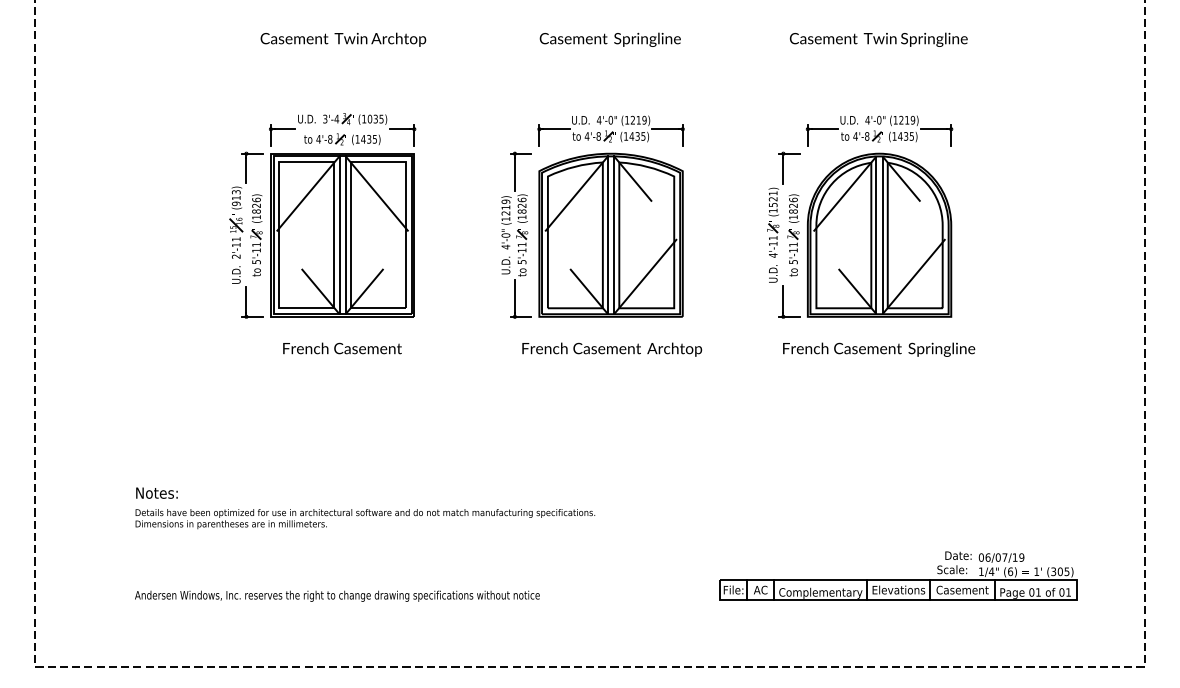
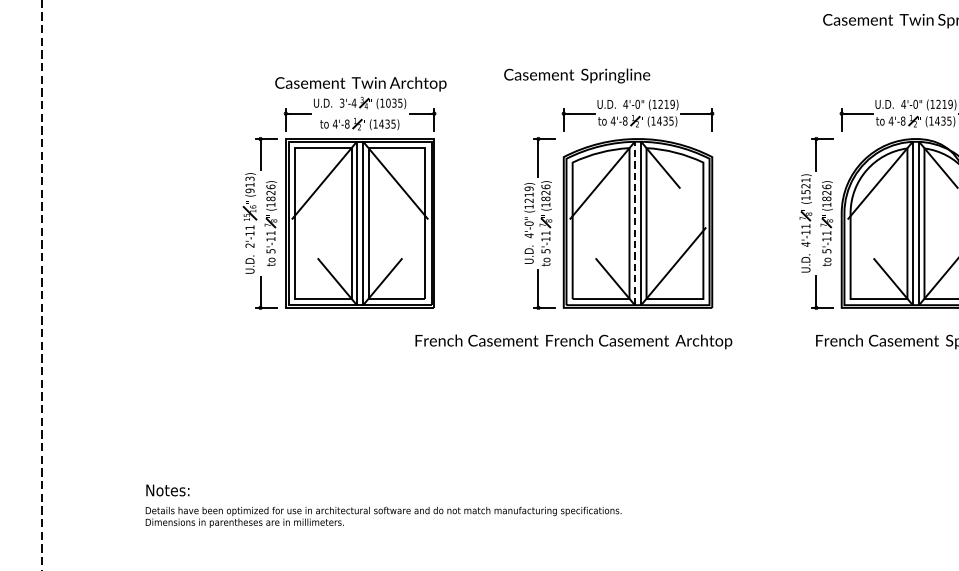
text: (343, 39) -> (360, 83), moved
text: (609, 39) -> (576, 75), moved
line: (608, 235) -> (635, 223), solid -> dashed
text: (342, 348) -> (476, 340), moved

